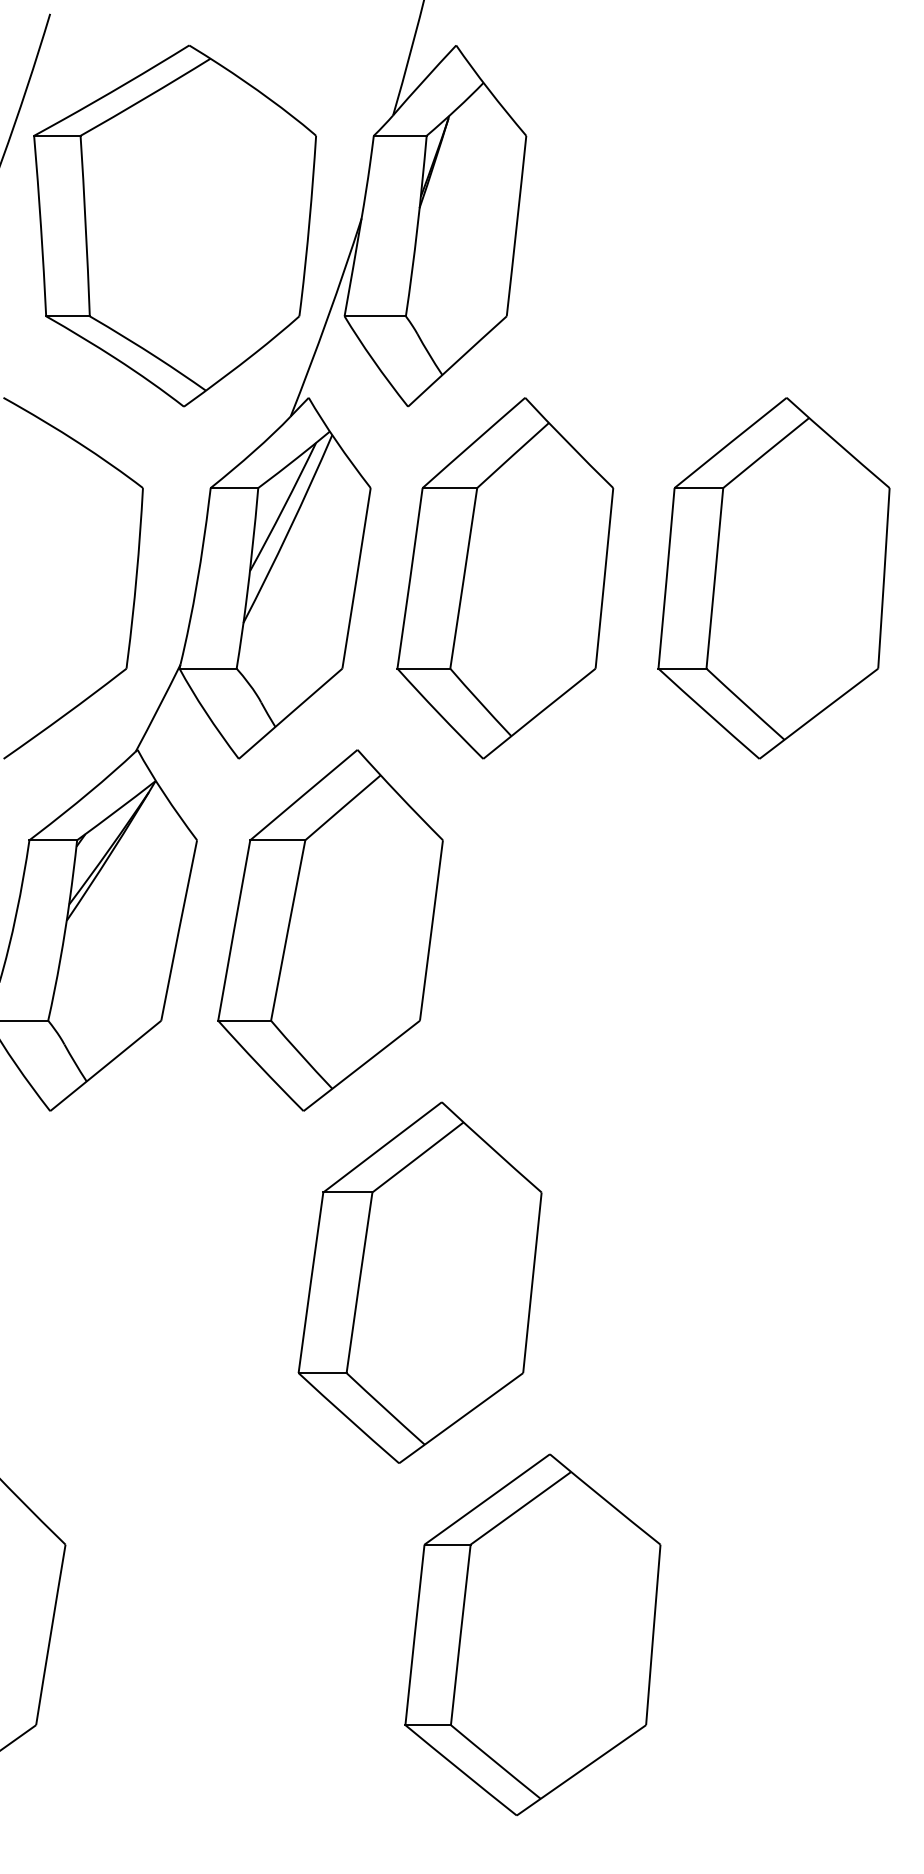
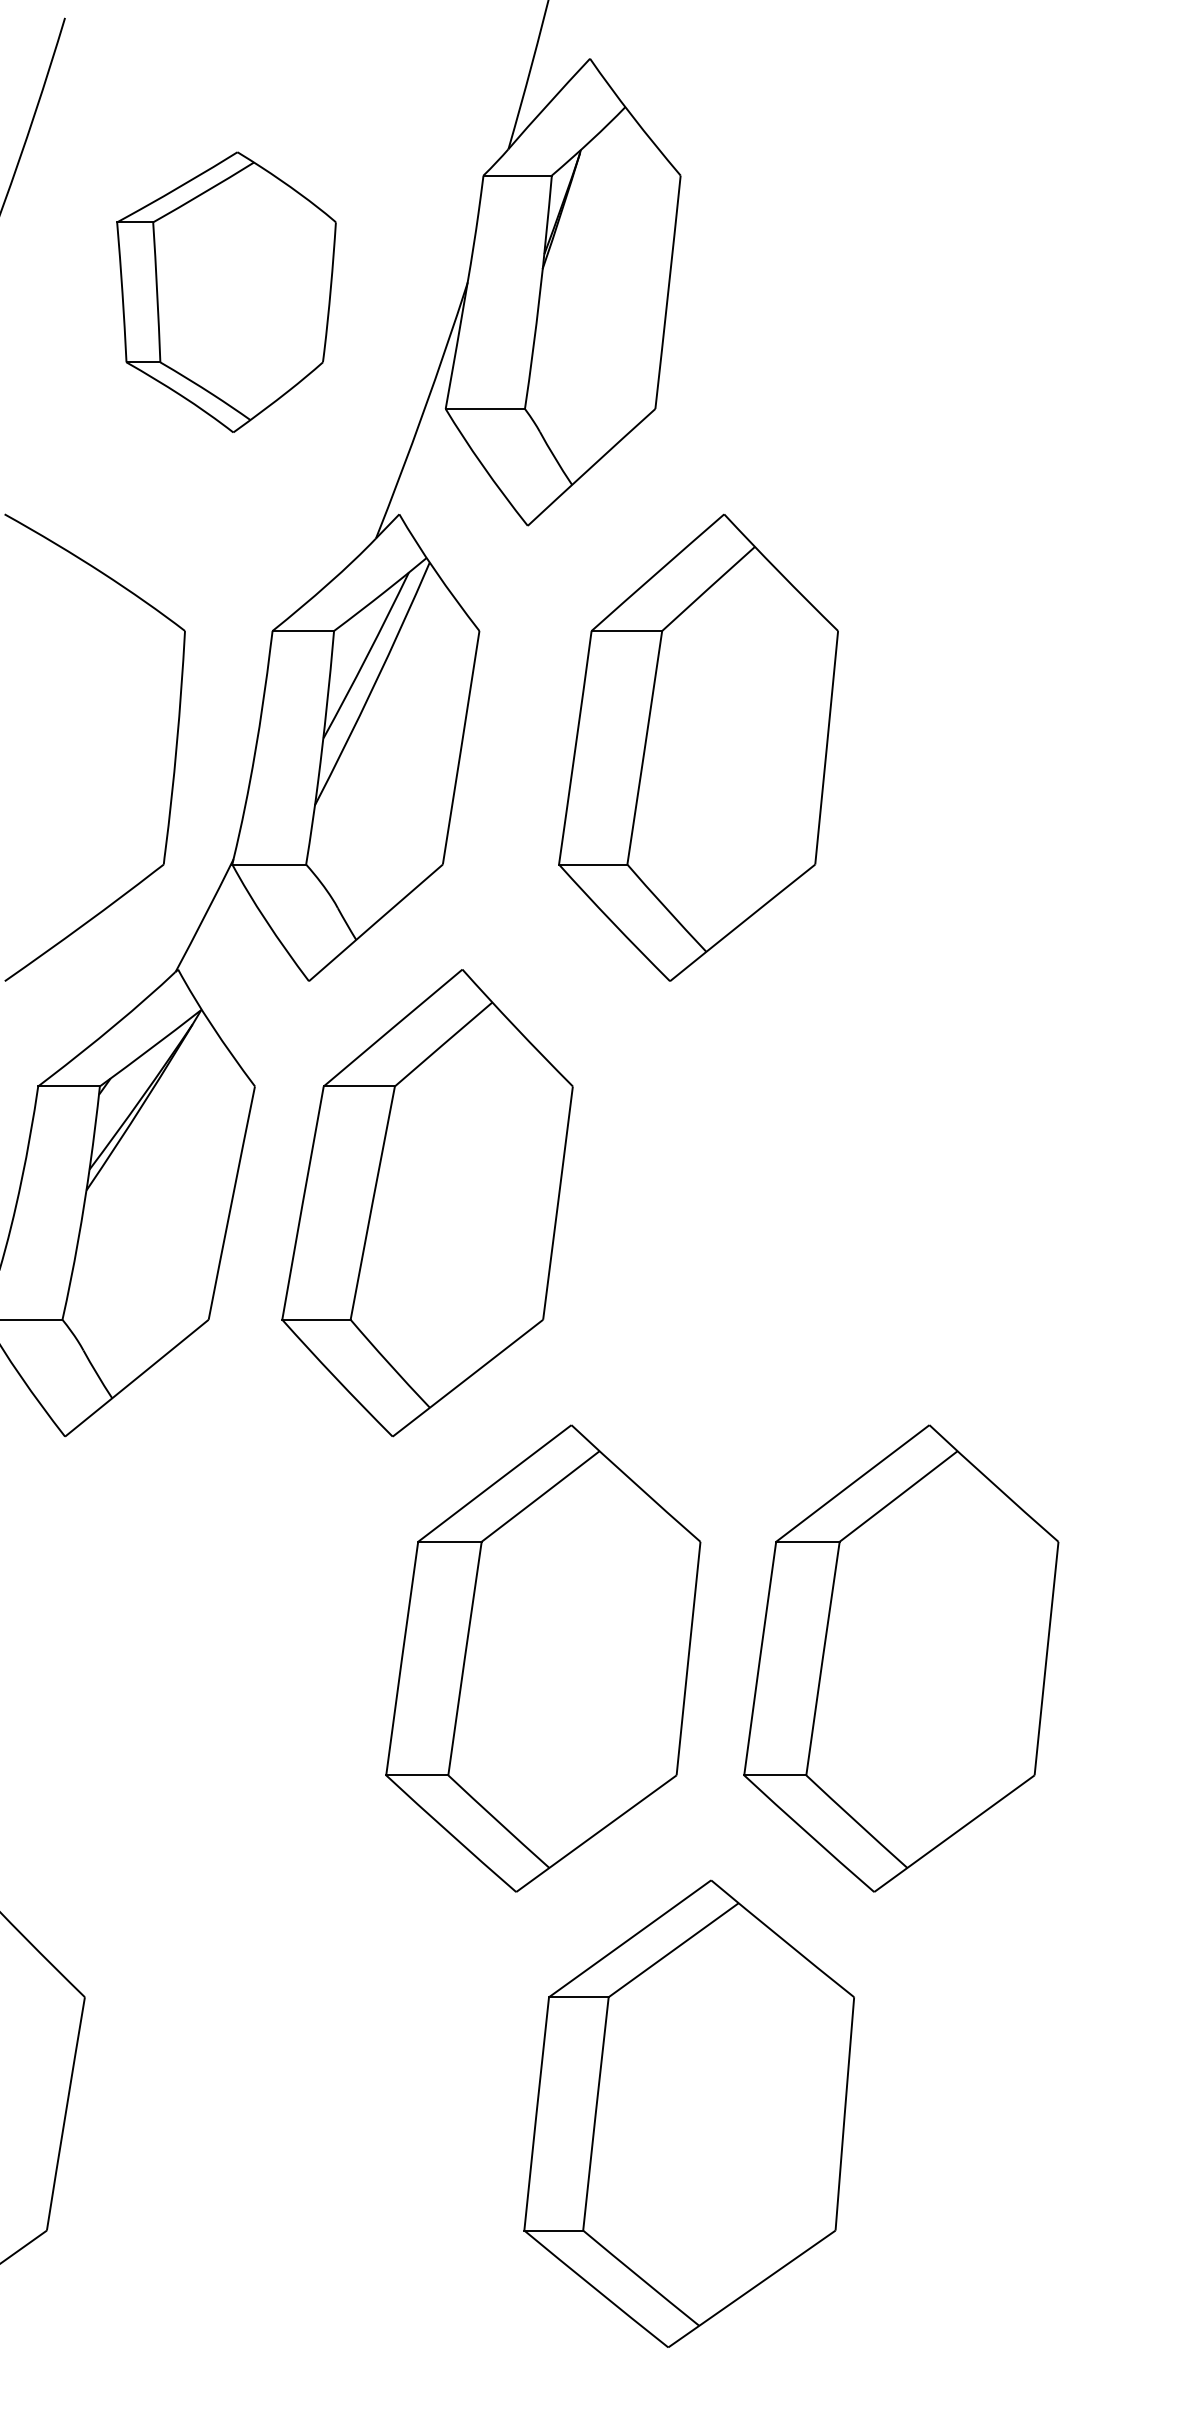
part: (175, 226) -> (226, 292), size x0.6
part: (505, 578) -> (698, 747), moved
part: (773, 578) -> (1000, 747), removed
part: (697, 1282) -> (901, 1658), added

